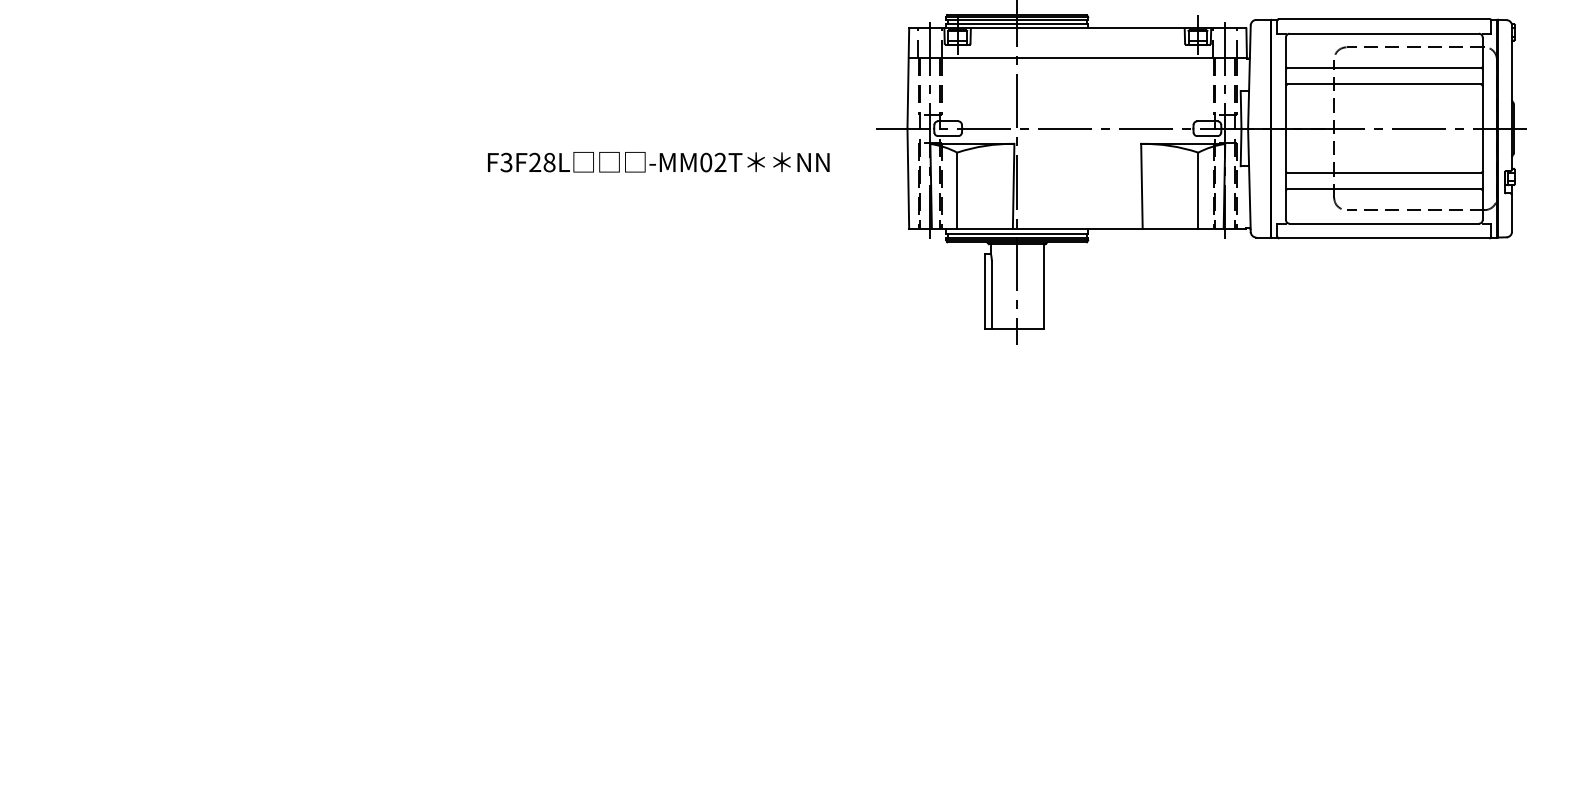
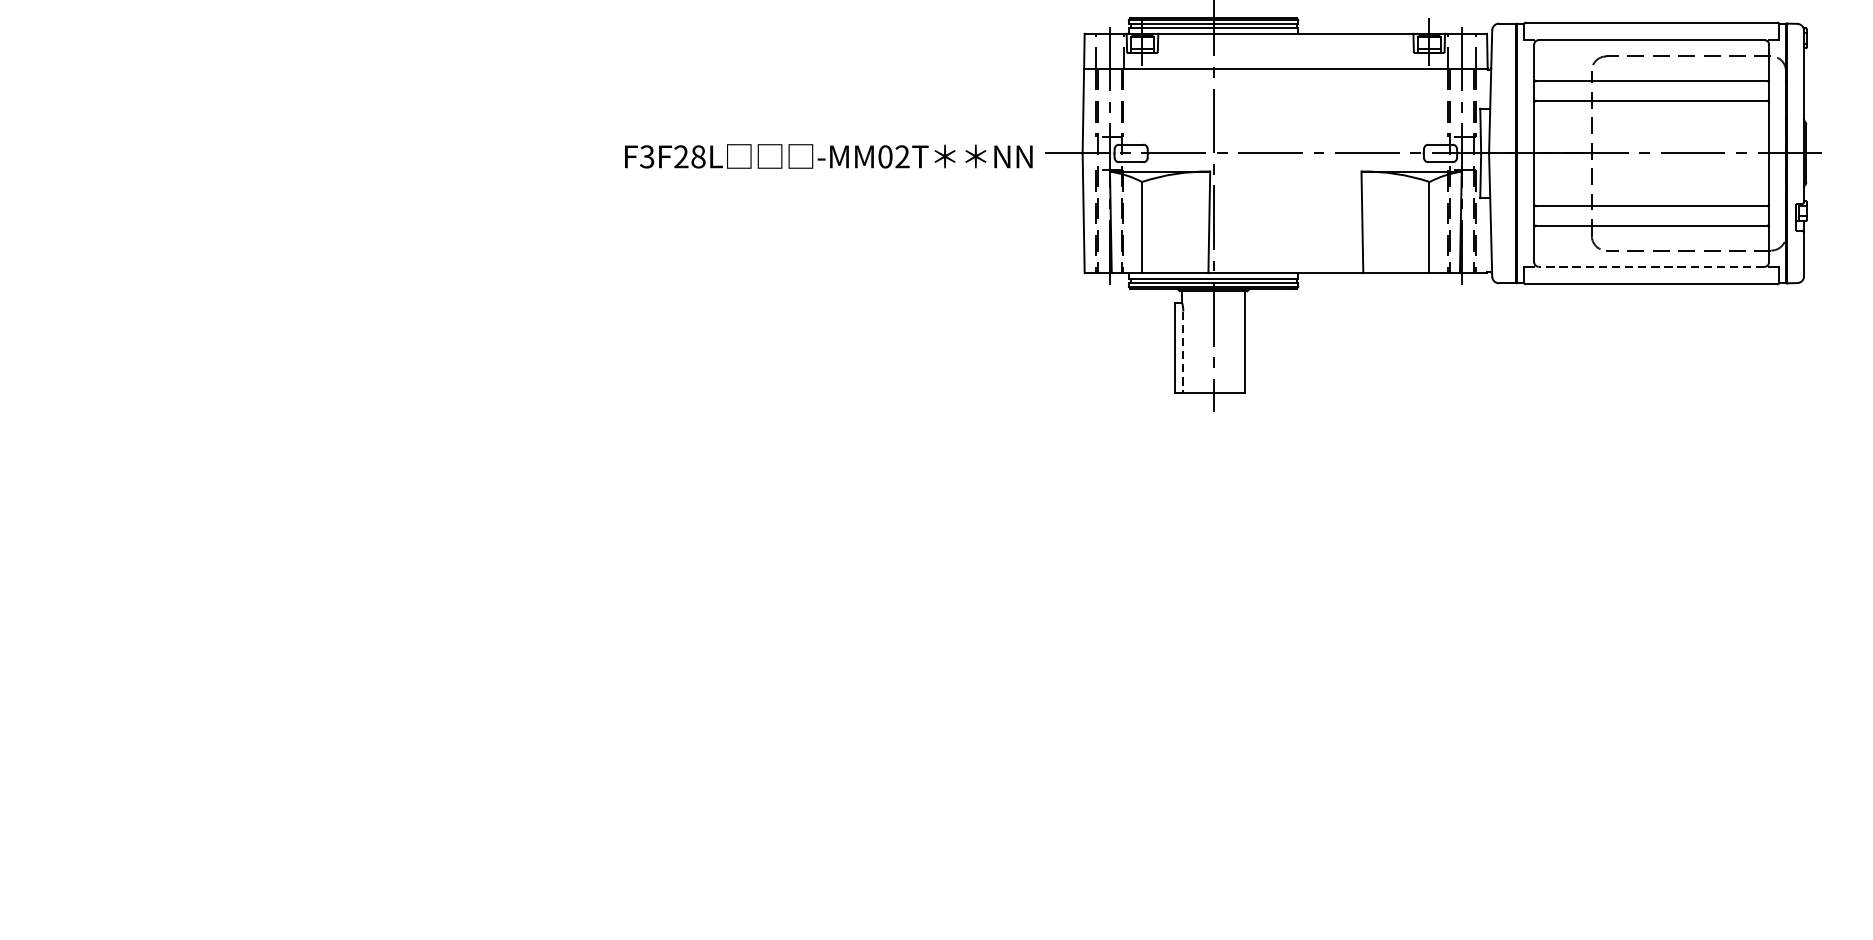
text: (658, 162) -> (828, 156), moved
line: (1384, 223) -> (1651, 266), solid -> dashed
line: (991, 295) -> (1182, 352), solid -> dashed

